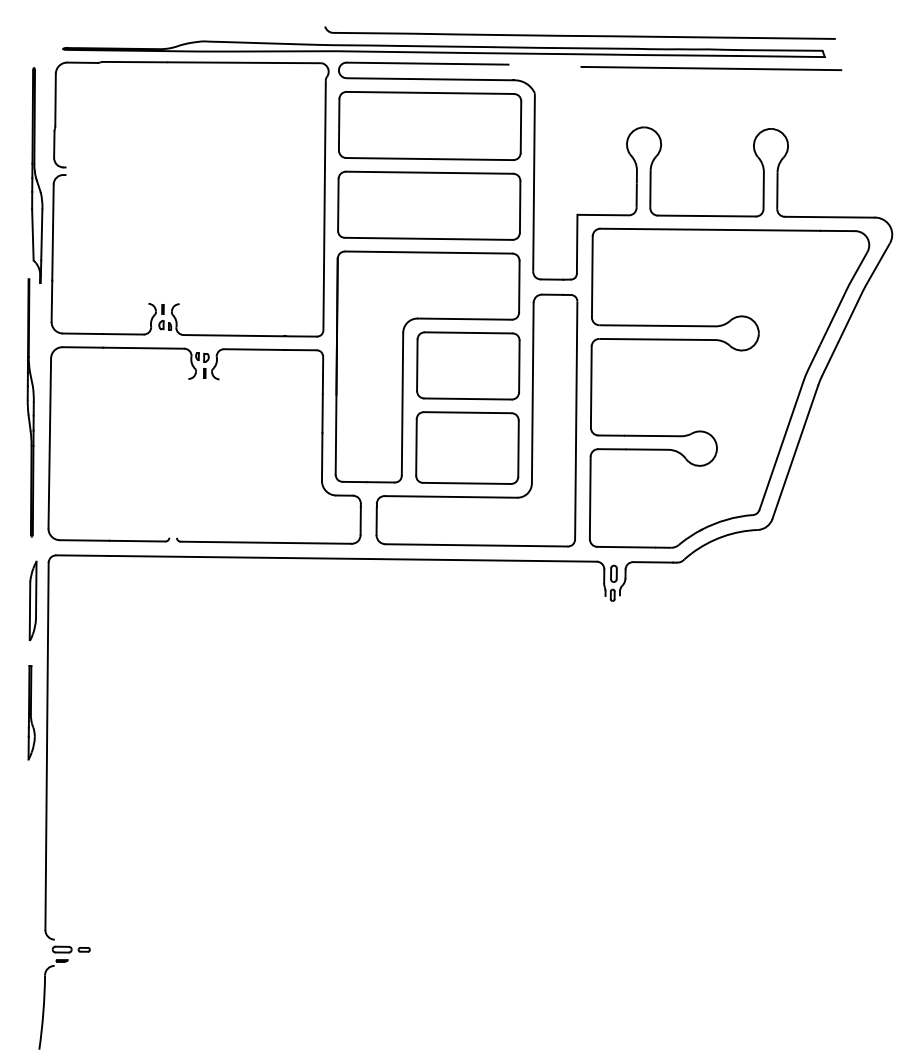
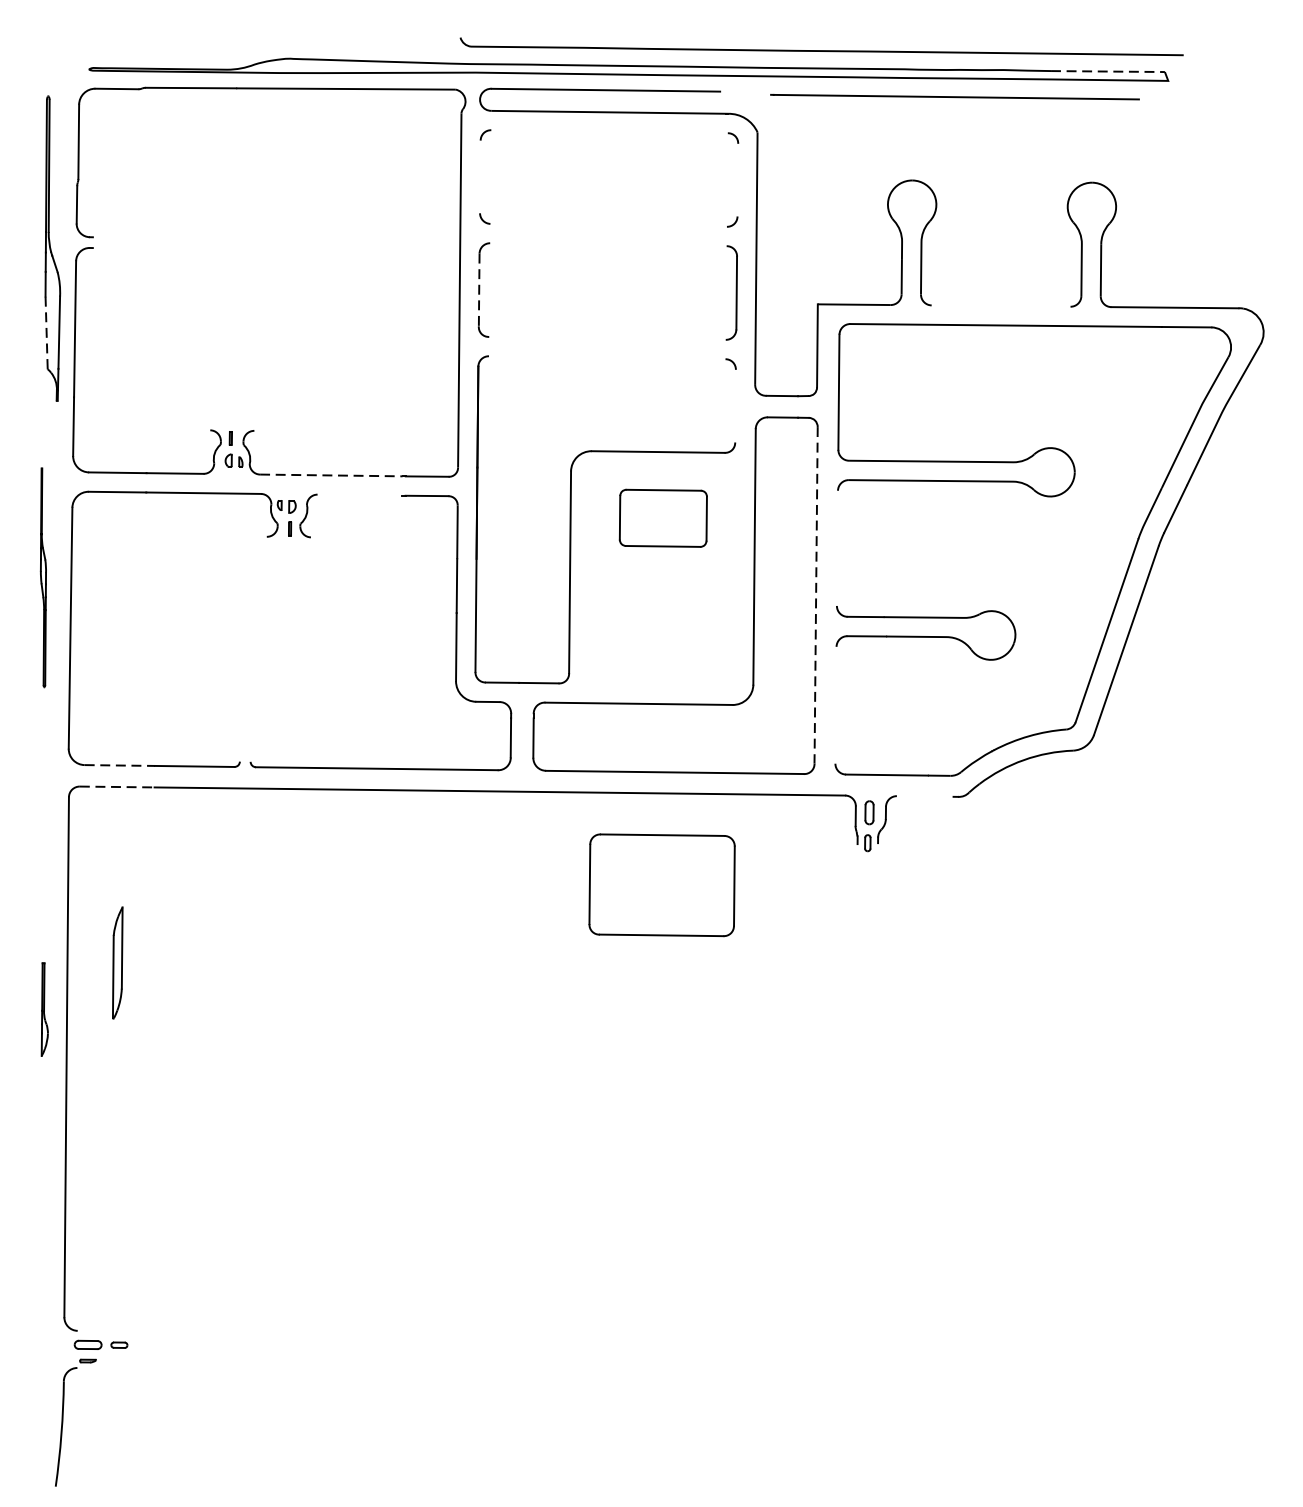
line: (782, 50) -> (1108, 71), solid -> dashed
line: (711, 68) -> (955, 97), moved
line: (429, 92) -> (608, 131), removed
line: (338, 124) -> (479, 176), removed
line: (520, 126) -> (737, 179), removed
line: (429, 159) -> (608, 225), removed
line: (429, 172) -> (608, 244), removed
line: (338, 204) -> (479, 289), solid -> dashed
line: (706, 215) -> (1000, 305), removed
line: (32, 234) -> (46, 332), solid -> dashed
line: (428, 238) -> (606, 337), removed
line: (428, 252) -> (606, 357), removed
line: (519, 286) -> (735, 405), removed
line: (234, 335) -> (332, 475), solid -> dashed
line: (254, 349) -> (360, 495), removed
part: (468, 365) -> (663, 517), size x0.6
line: (590, 386) -> (836, 547), removed
part: (30, 407) -> (43, 577), size x0.6
line: (576, 421) -> (816, 597), solid -> dashed
part: (467, 447) -> (662, 884), moved
line: (589, 497) -> (834, 704), removed
line: (84, 540) -> (119, 765), solid -> dashed
line: (83, 555) -> (118, 786), solid -> dashed
line: (653, 562) -> (925, 796), removed
part: (32, 600) -> (116, 962), moved
part: (31, 712) -> (44, 1009), size x0.7

